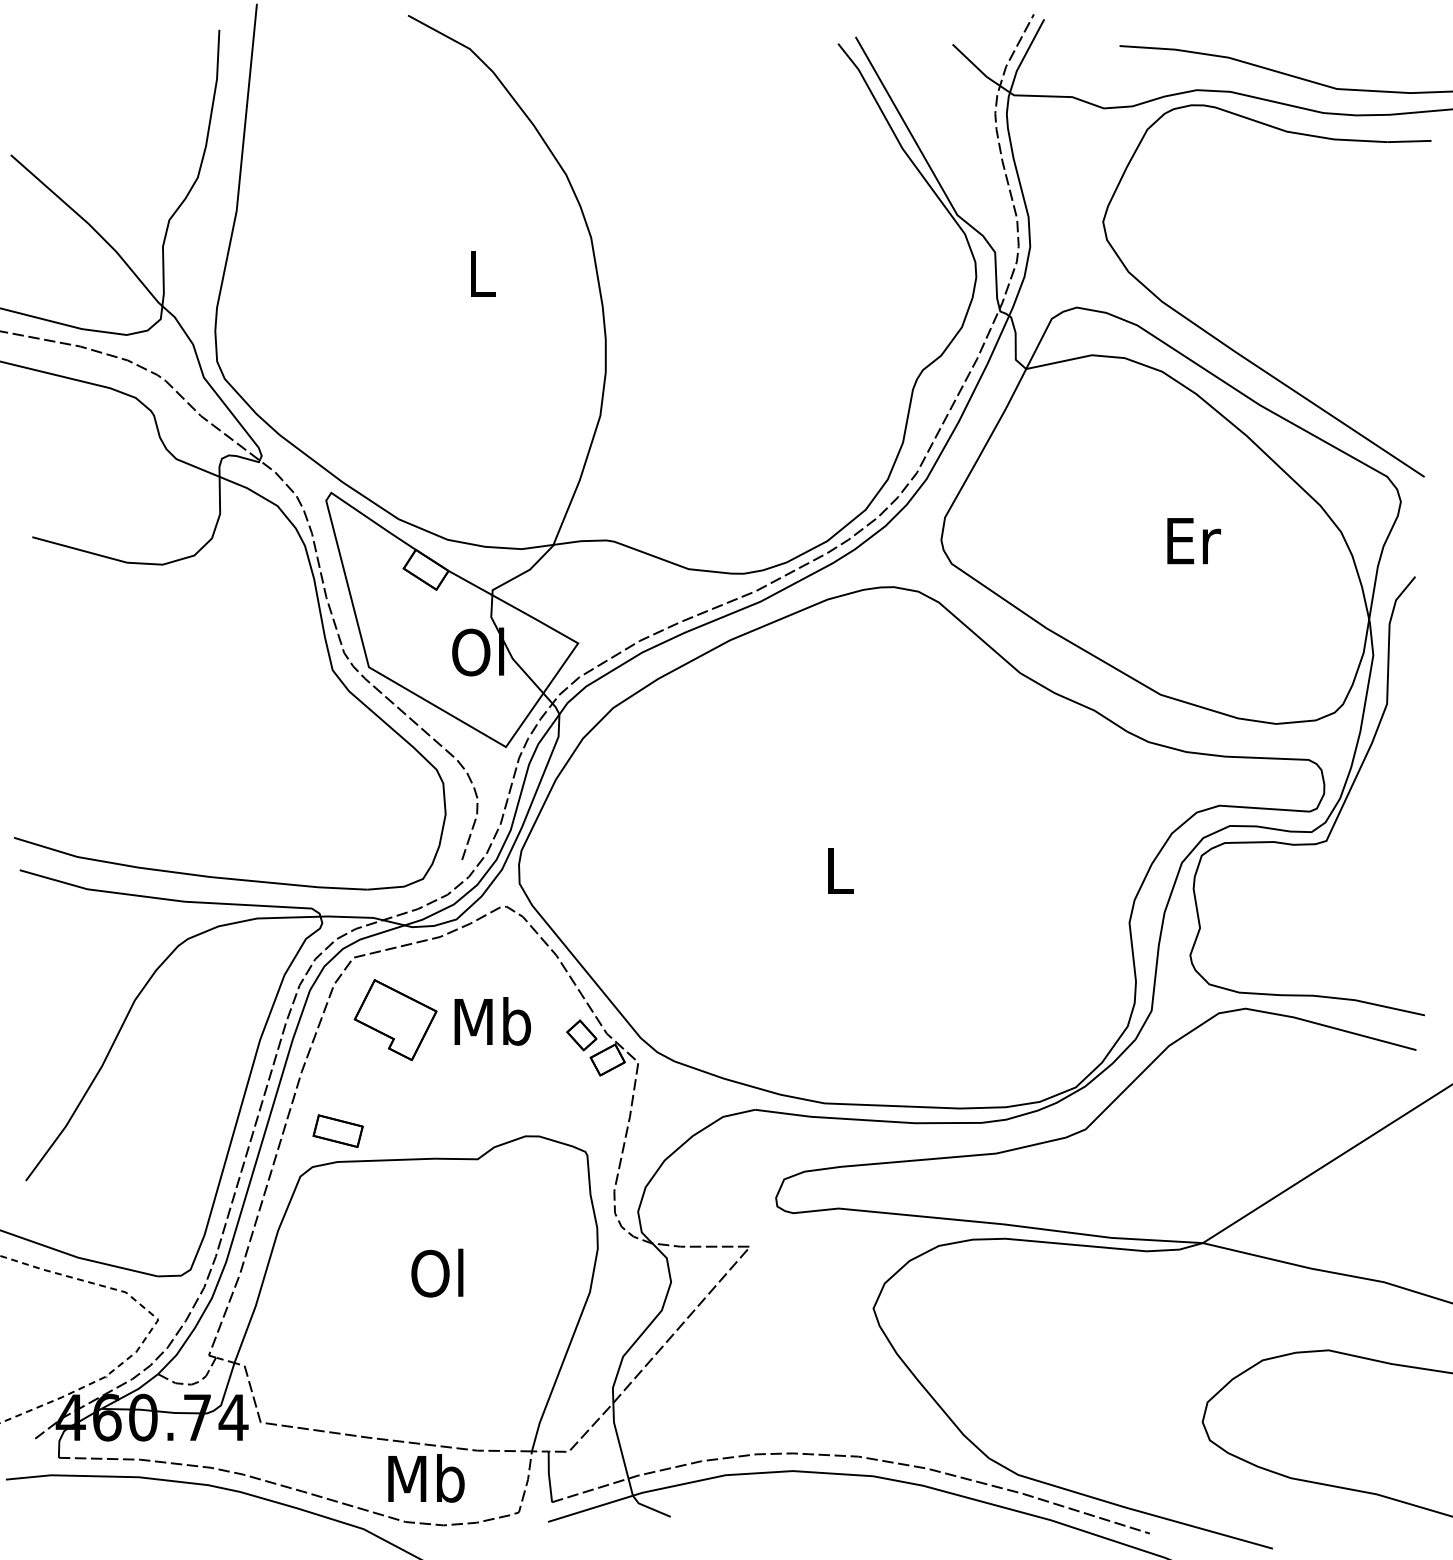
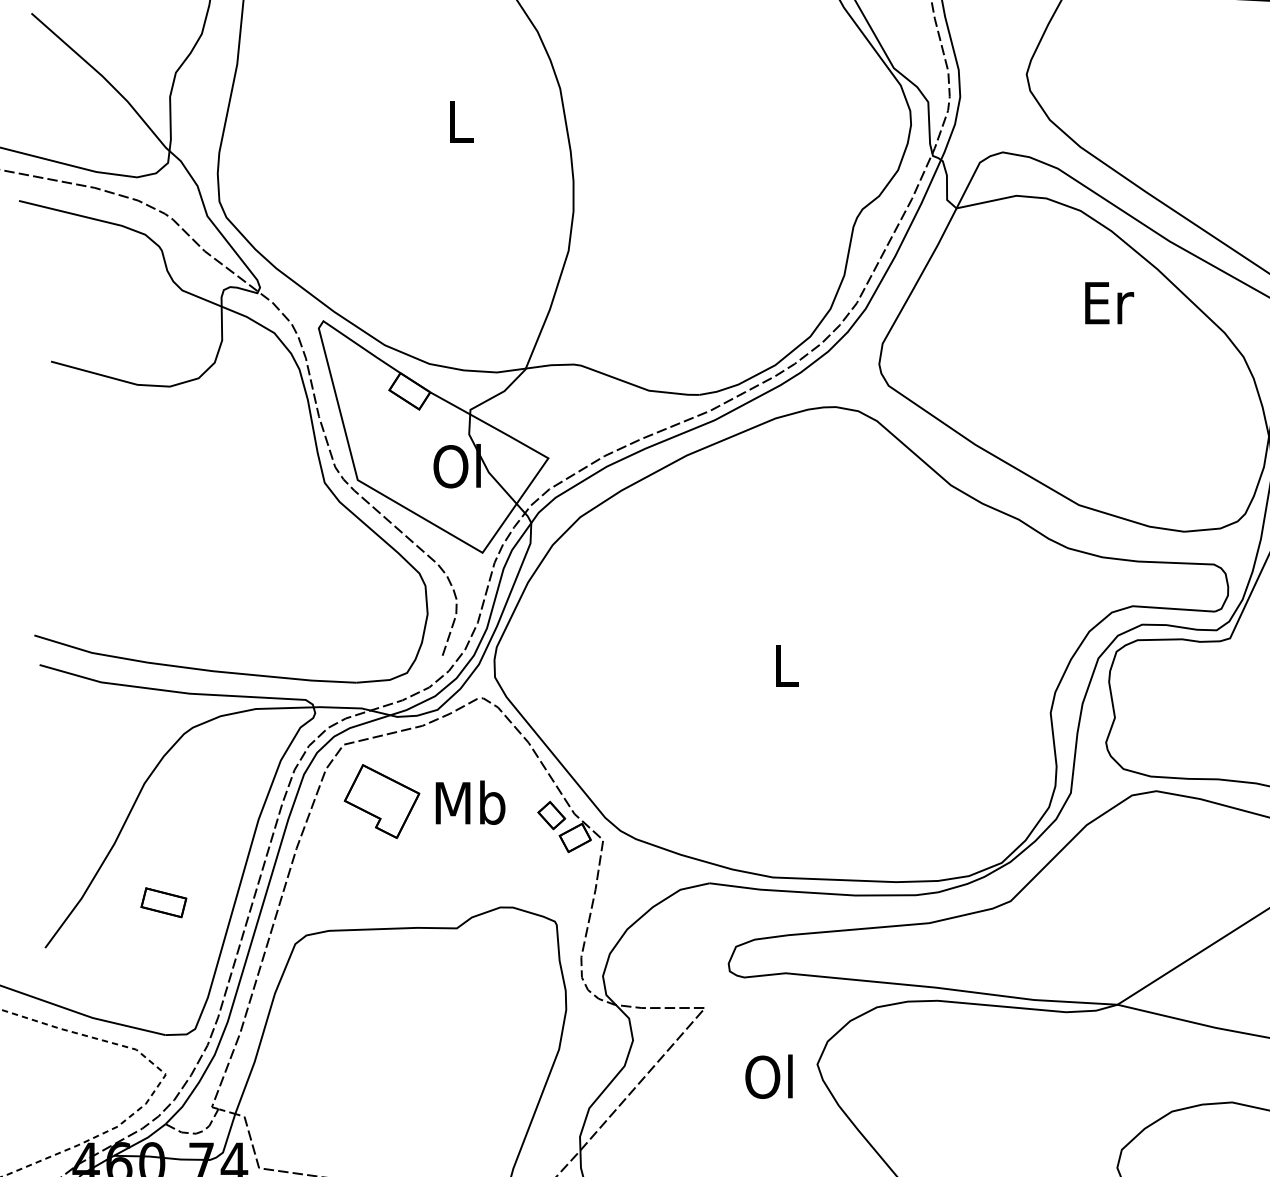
text: (1193, 541) -> (1108, 303), moved
part: (337, 1130) -> (163, 902), moved
text: (437, 1272) -> (769, 1076), moved

